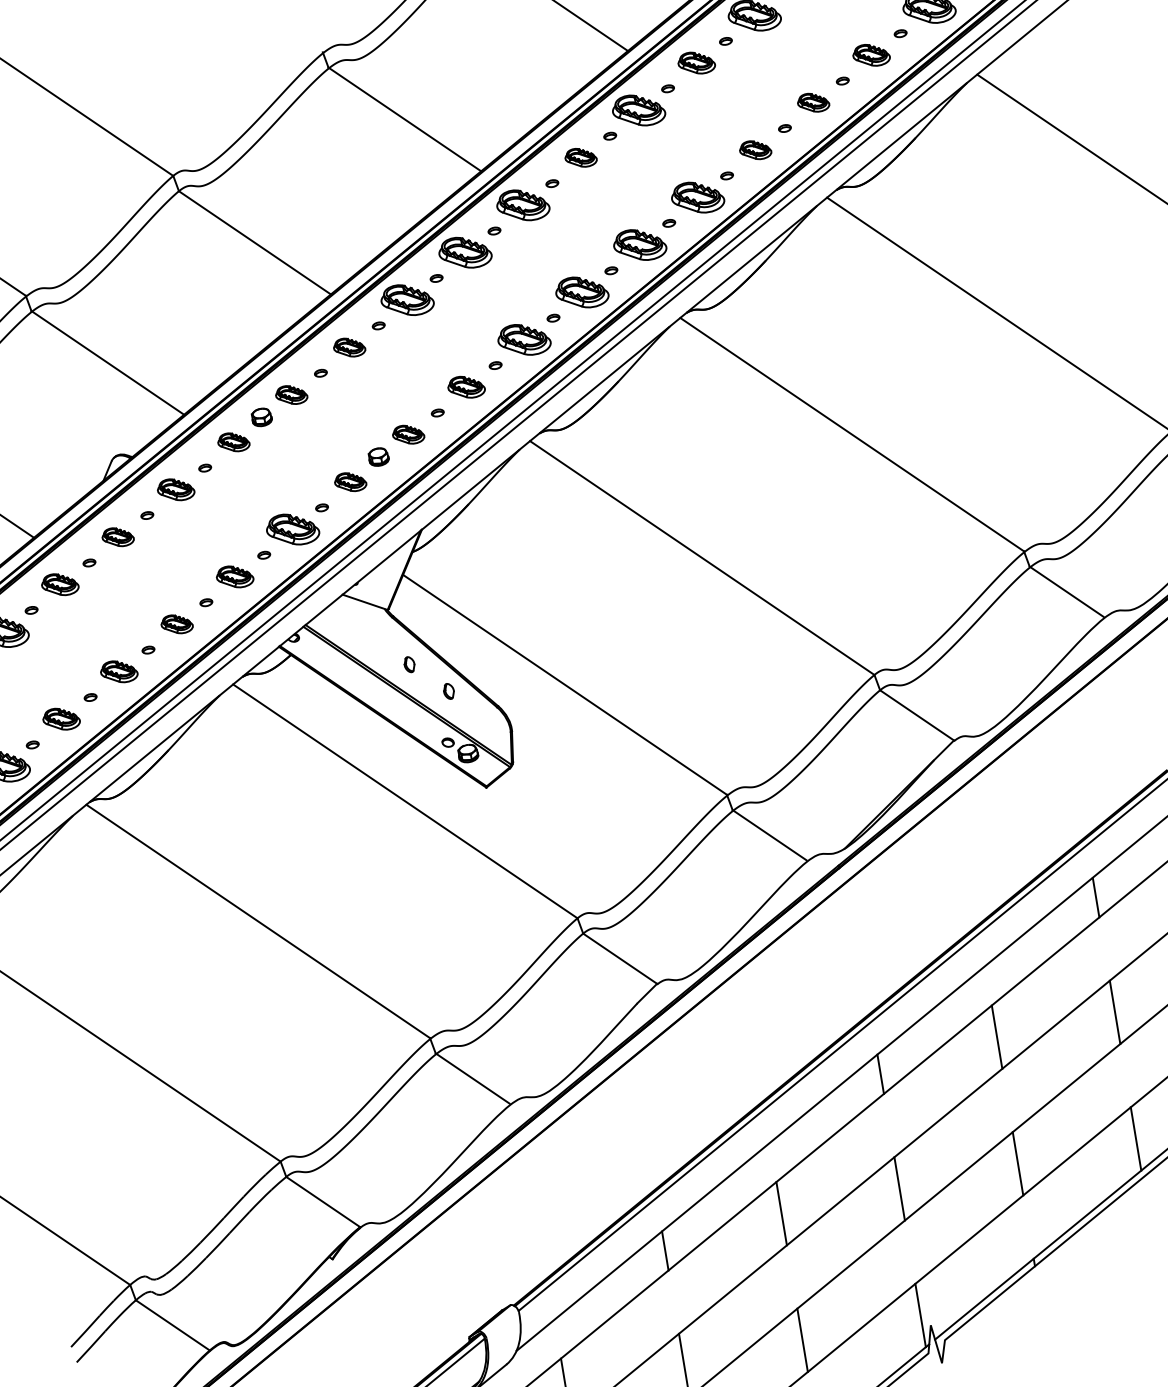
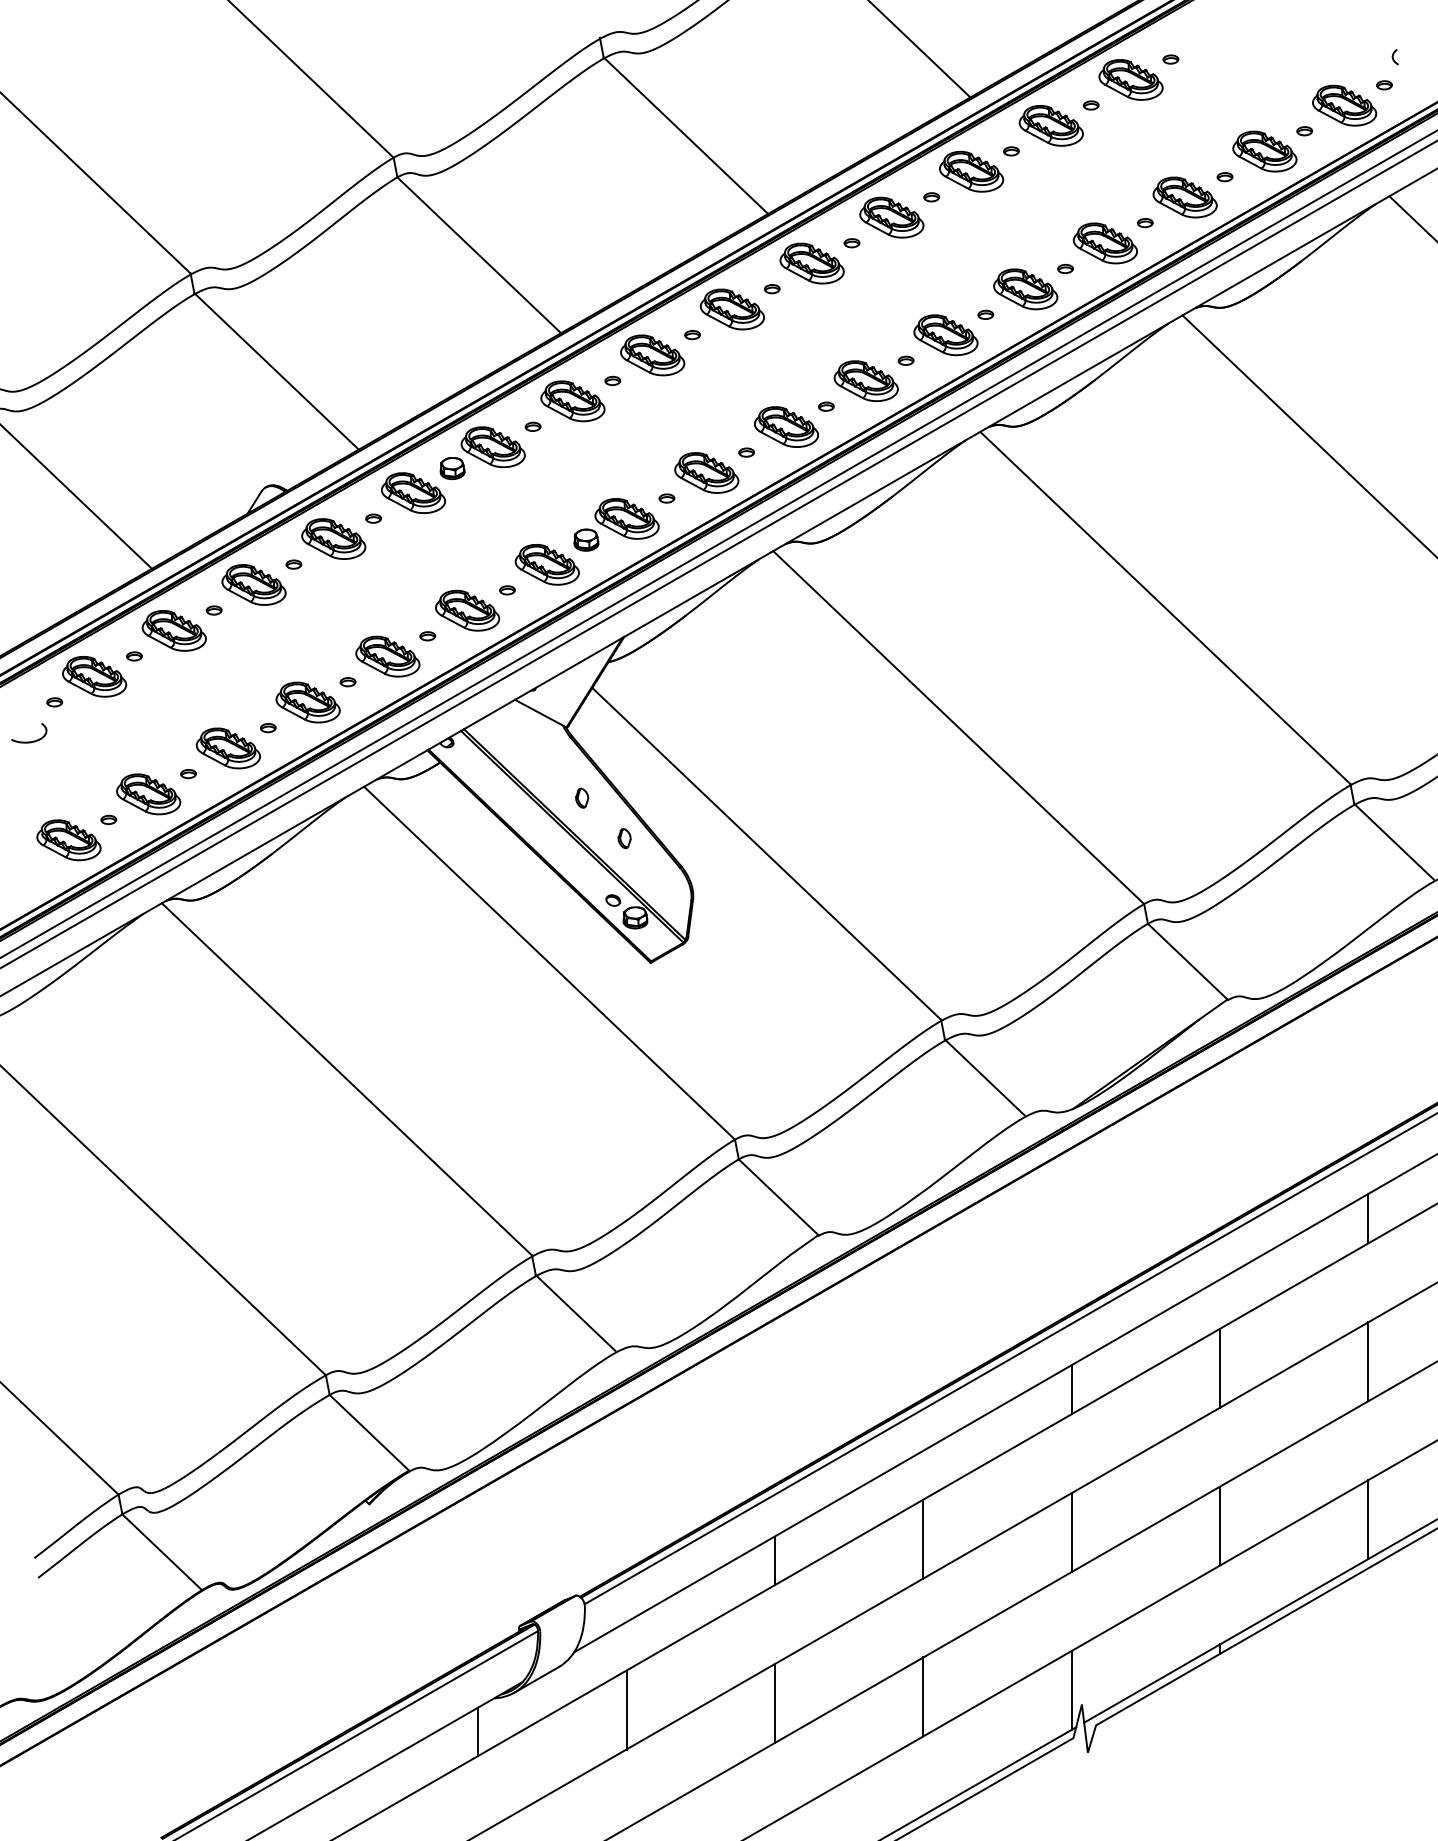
part: (871, 55) -> (1264, 151), size x1.43
part: (695, 62) -> (1050, 125), size x1.43
part: (812, 102) -> (1184, 197), size x1.67
part: (754, 150) -> (1104, 243), size x1.67
part: (580, 157) -> (891, 217), size x1.67
part: (349, 347) -> (572, 401), size x1.67
part: (466, 386) -> (706, 472), size x1.43
part: (291, 395) -> (492, 447), size x1.67
part: (408, 434) -> (626, 518), size x1.67
part: (233, 441) -> (413, 492), size x1.67
part: (349, 481) -> (546, 564), size x1.67
part: (175, 489) -> (333, 538), size x1.43
part: (117, 536) -> (253, 584), size x1.67
part: (234, 576) -> (387, 656), size x1.43
part: (59, 584) -> (173, 630), size x1.43
part: (176, 624) -> (307, 702), size x1.67
part: (118, 671) -> (227, 748), size x1.43
part: (61, 719) -> (148, 794), size x1.43

